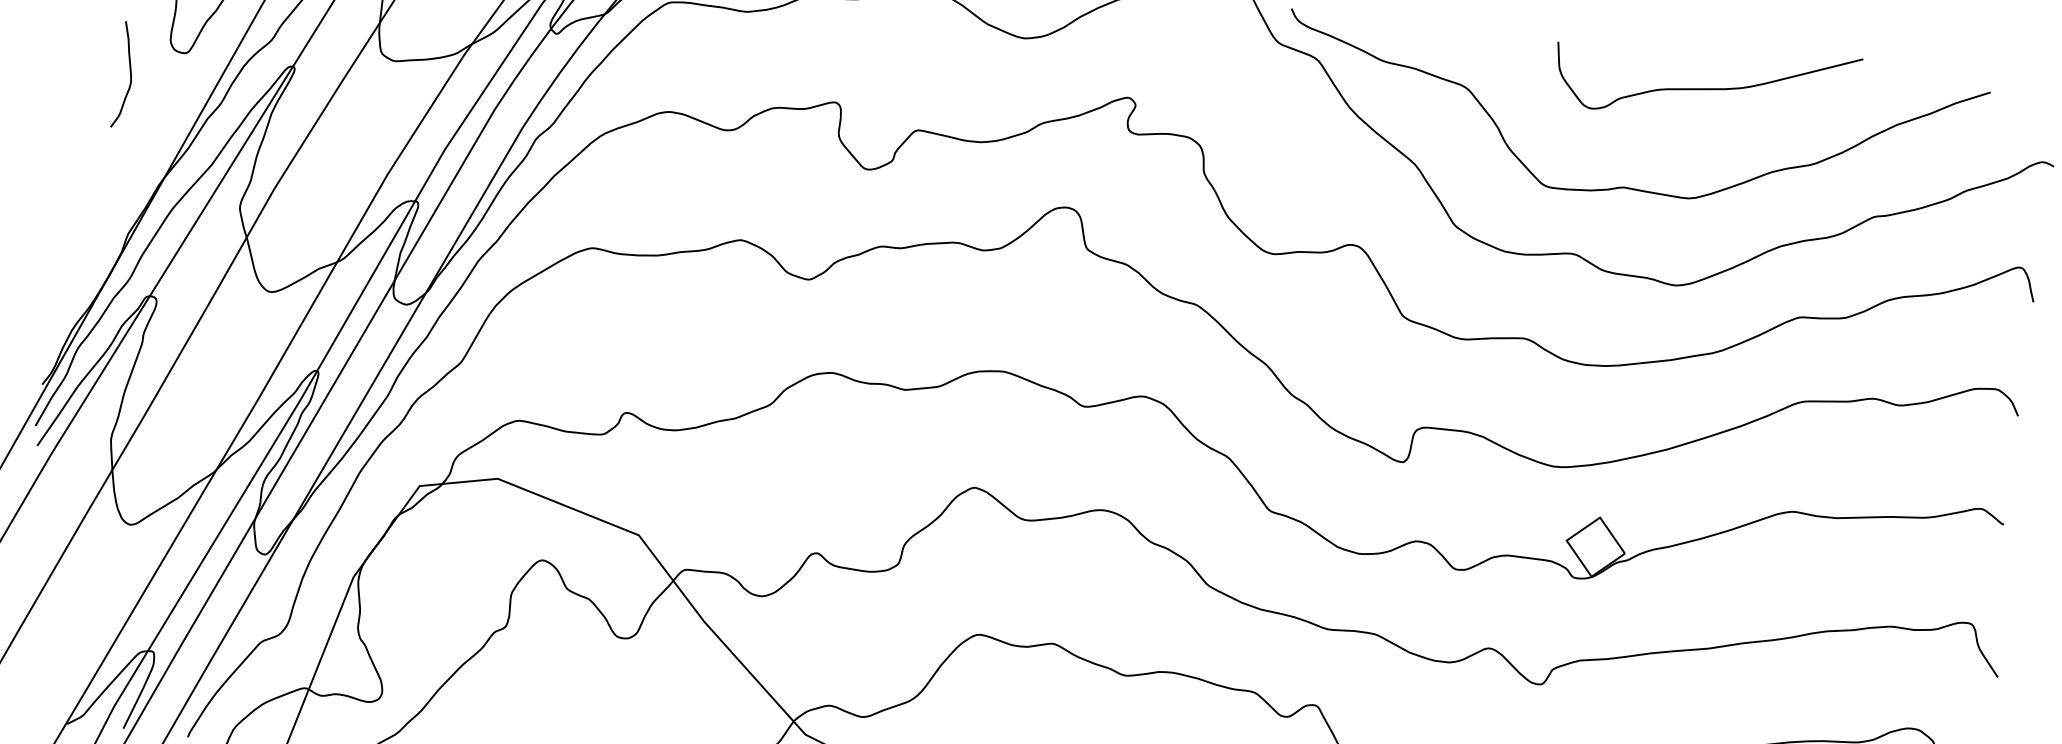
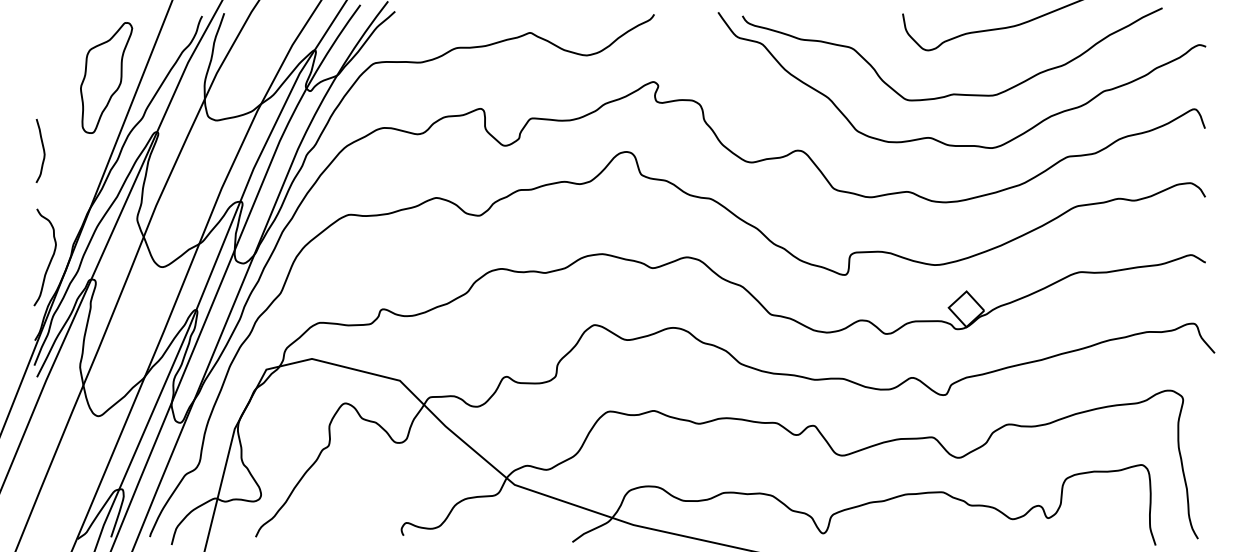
curve: (128, 71) -> (42, 148), moved
curve: (86, 251) -> (50, 258), added

